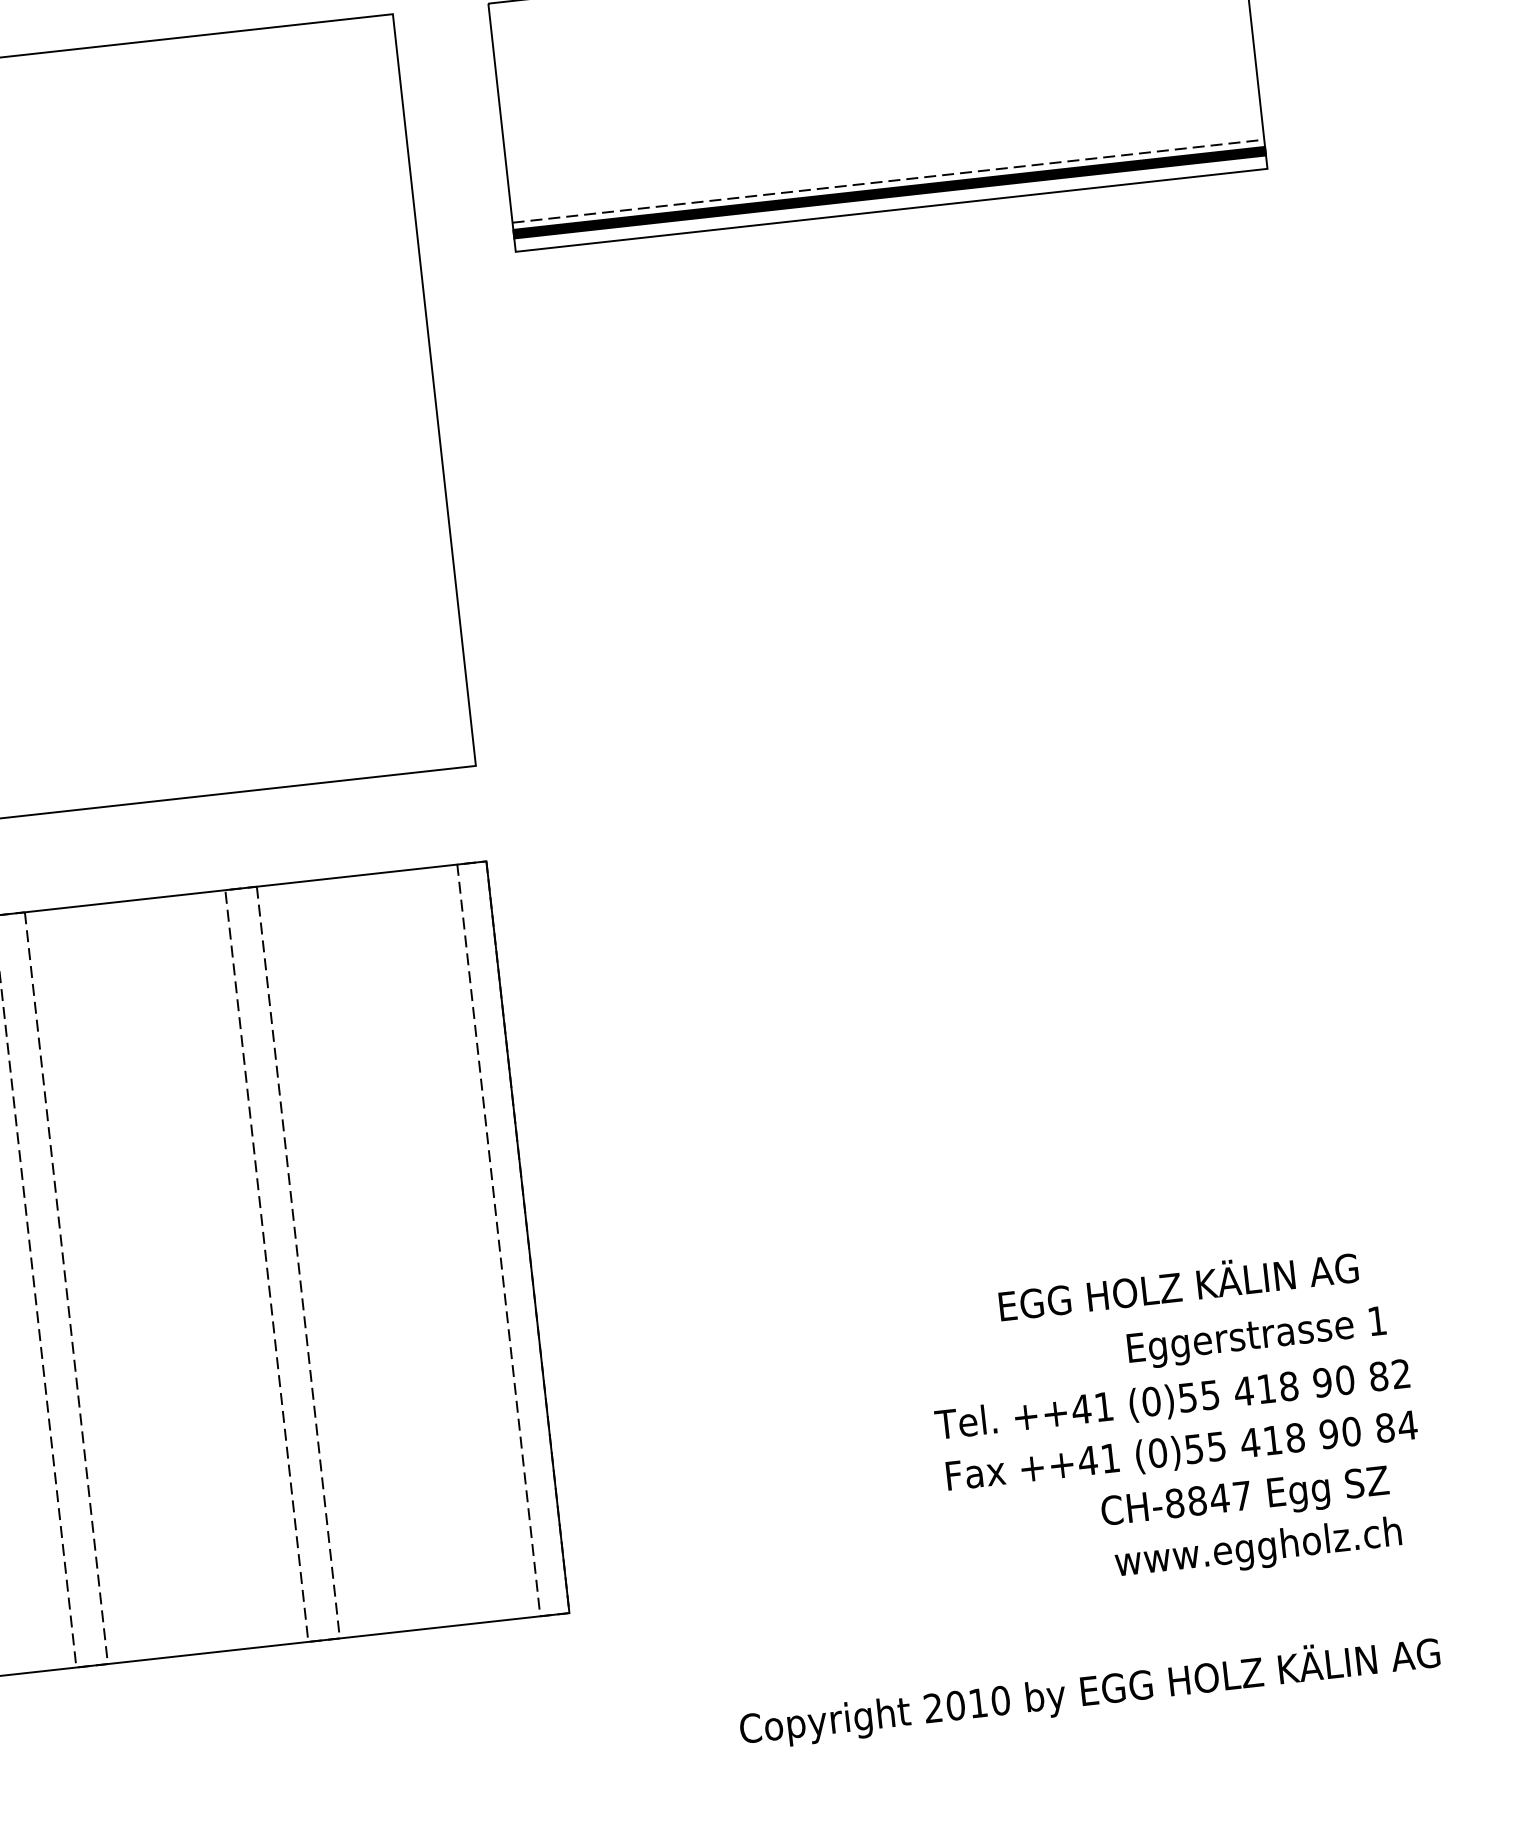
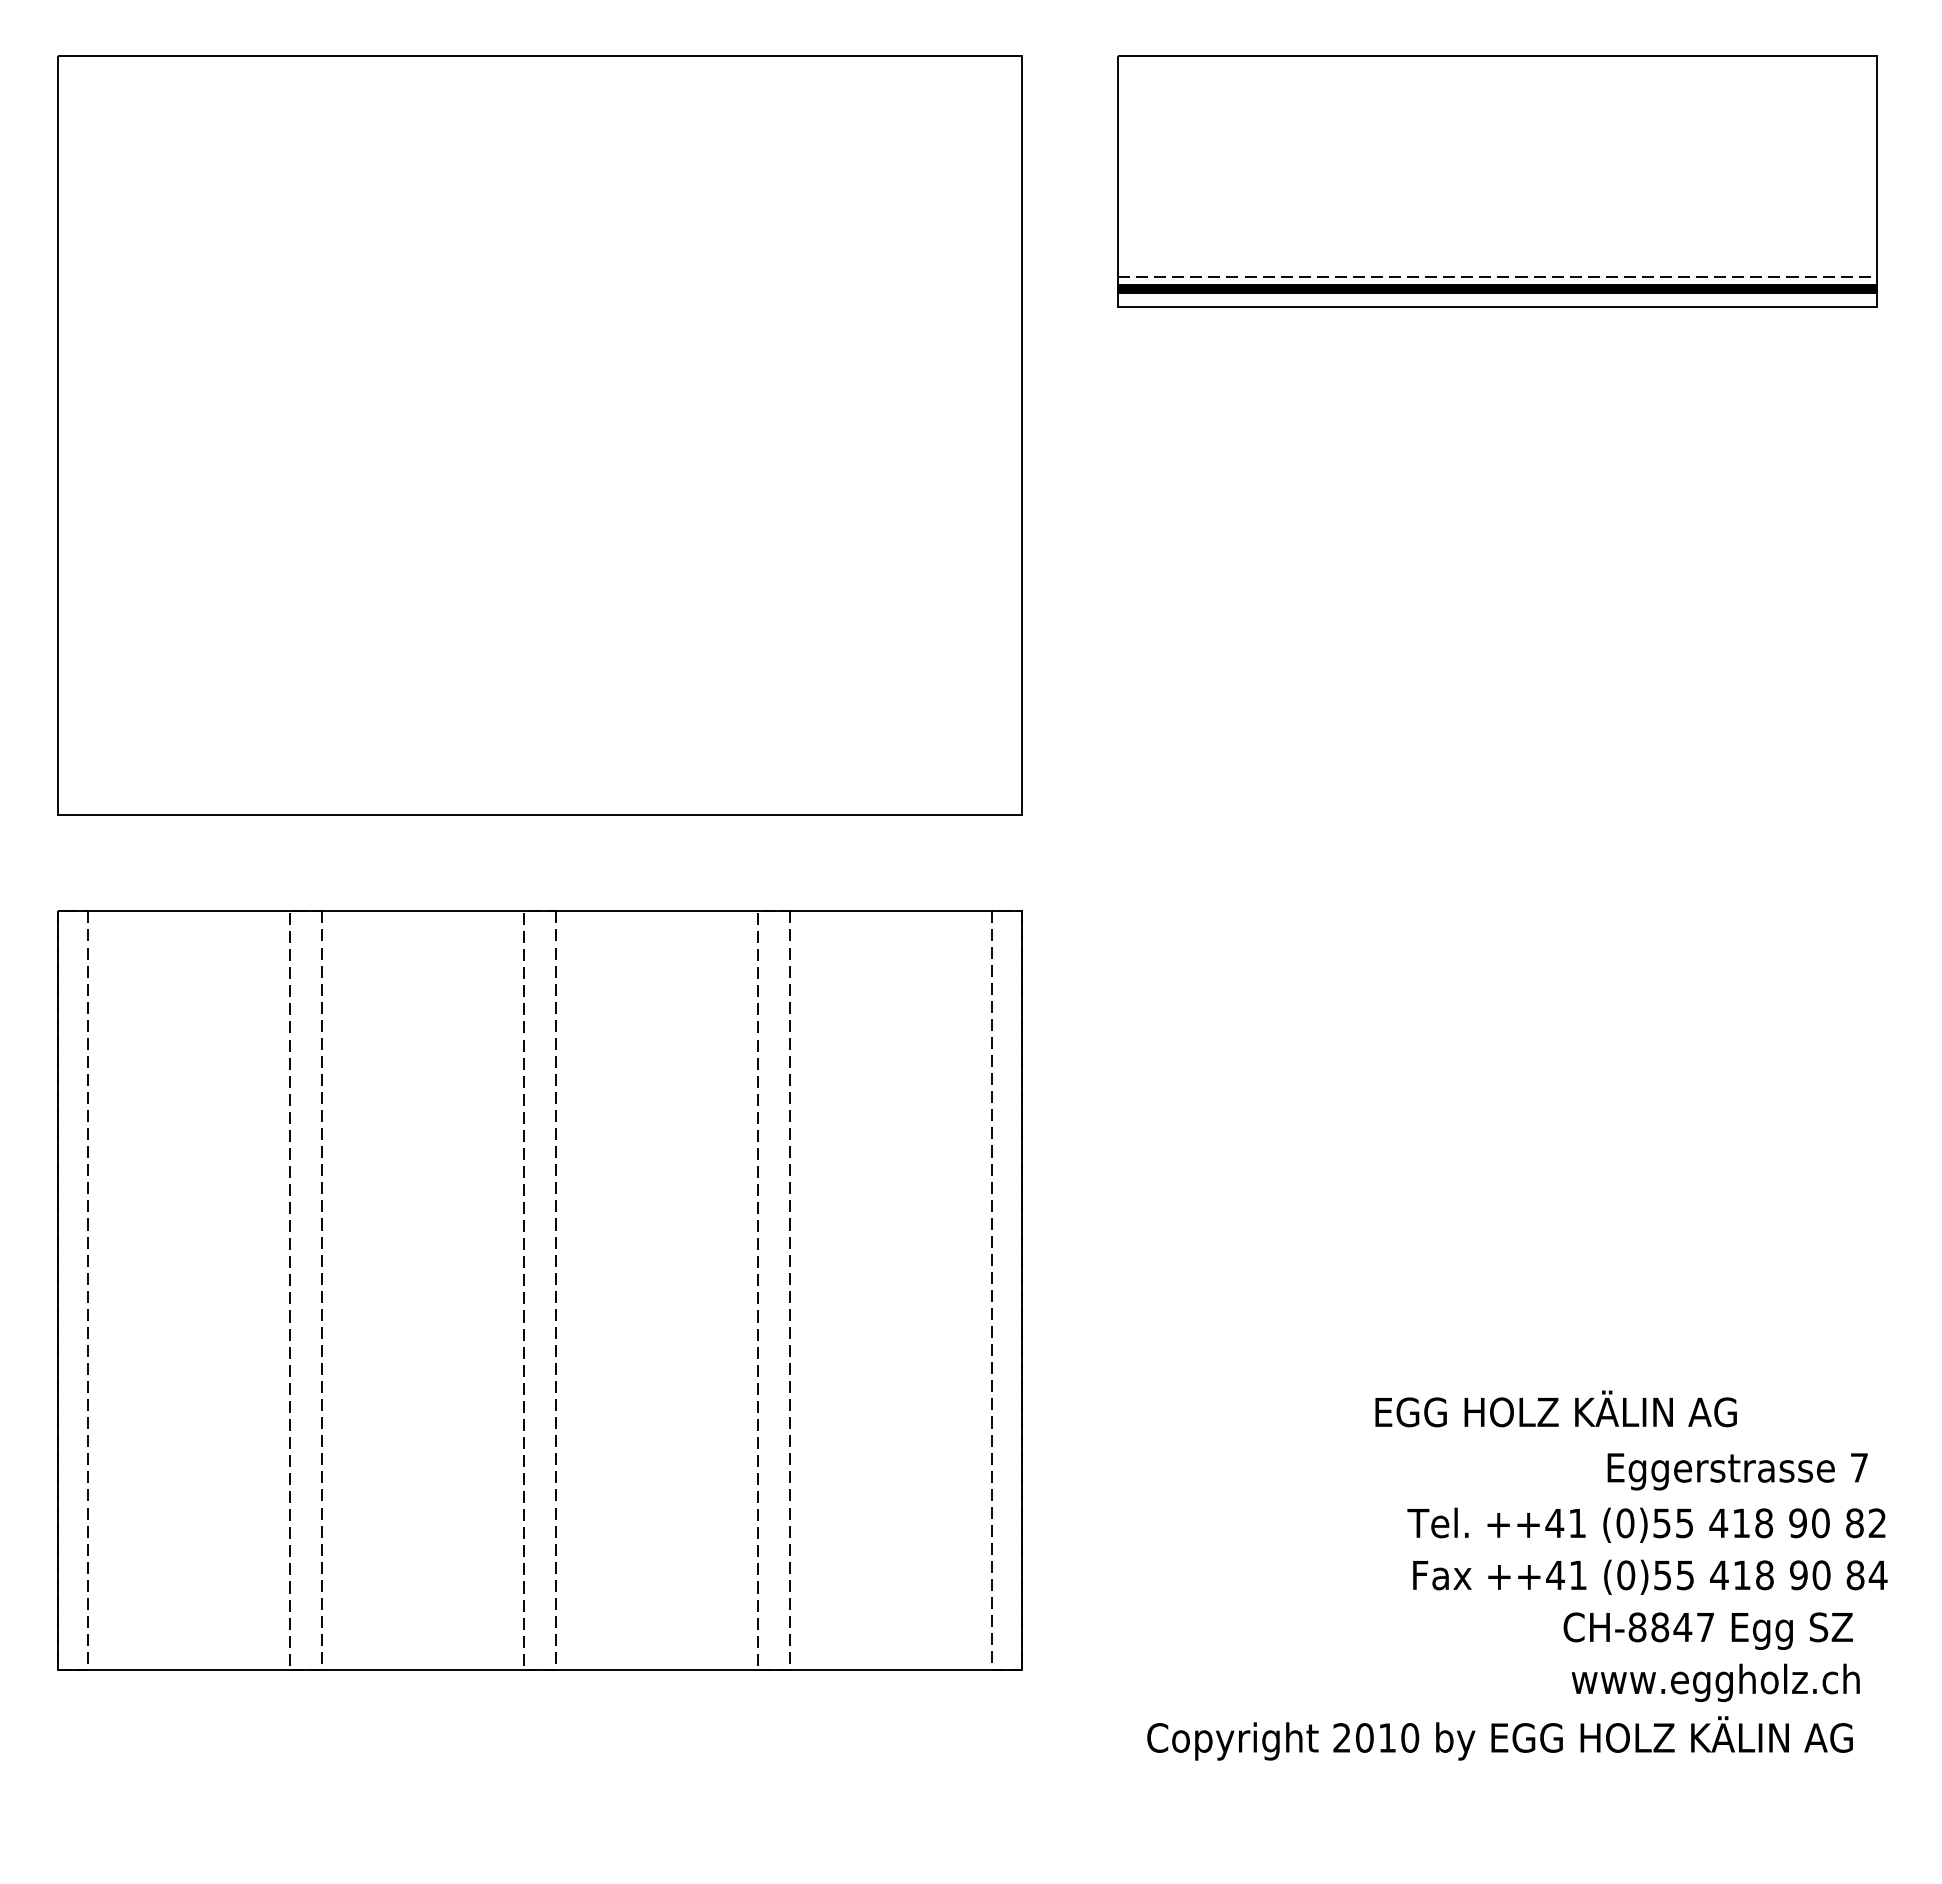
text: (1177, 1283) -> (1555, 1408), moved
text: (1377, 1320) -> (1859, 1467), 1 -> 7
text: (1089, 1691) -> (1499, 1738), moved

